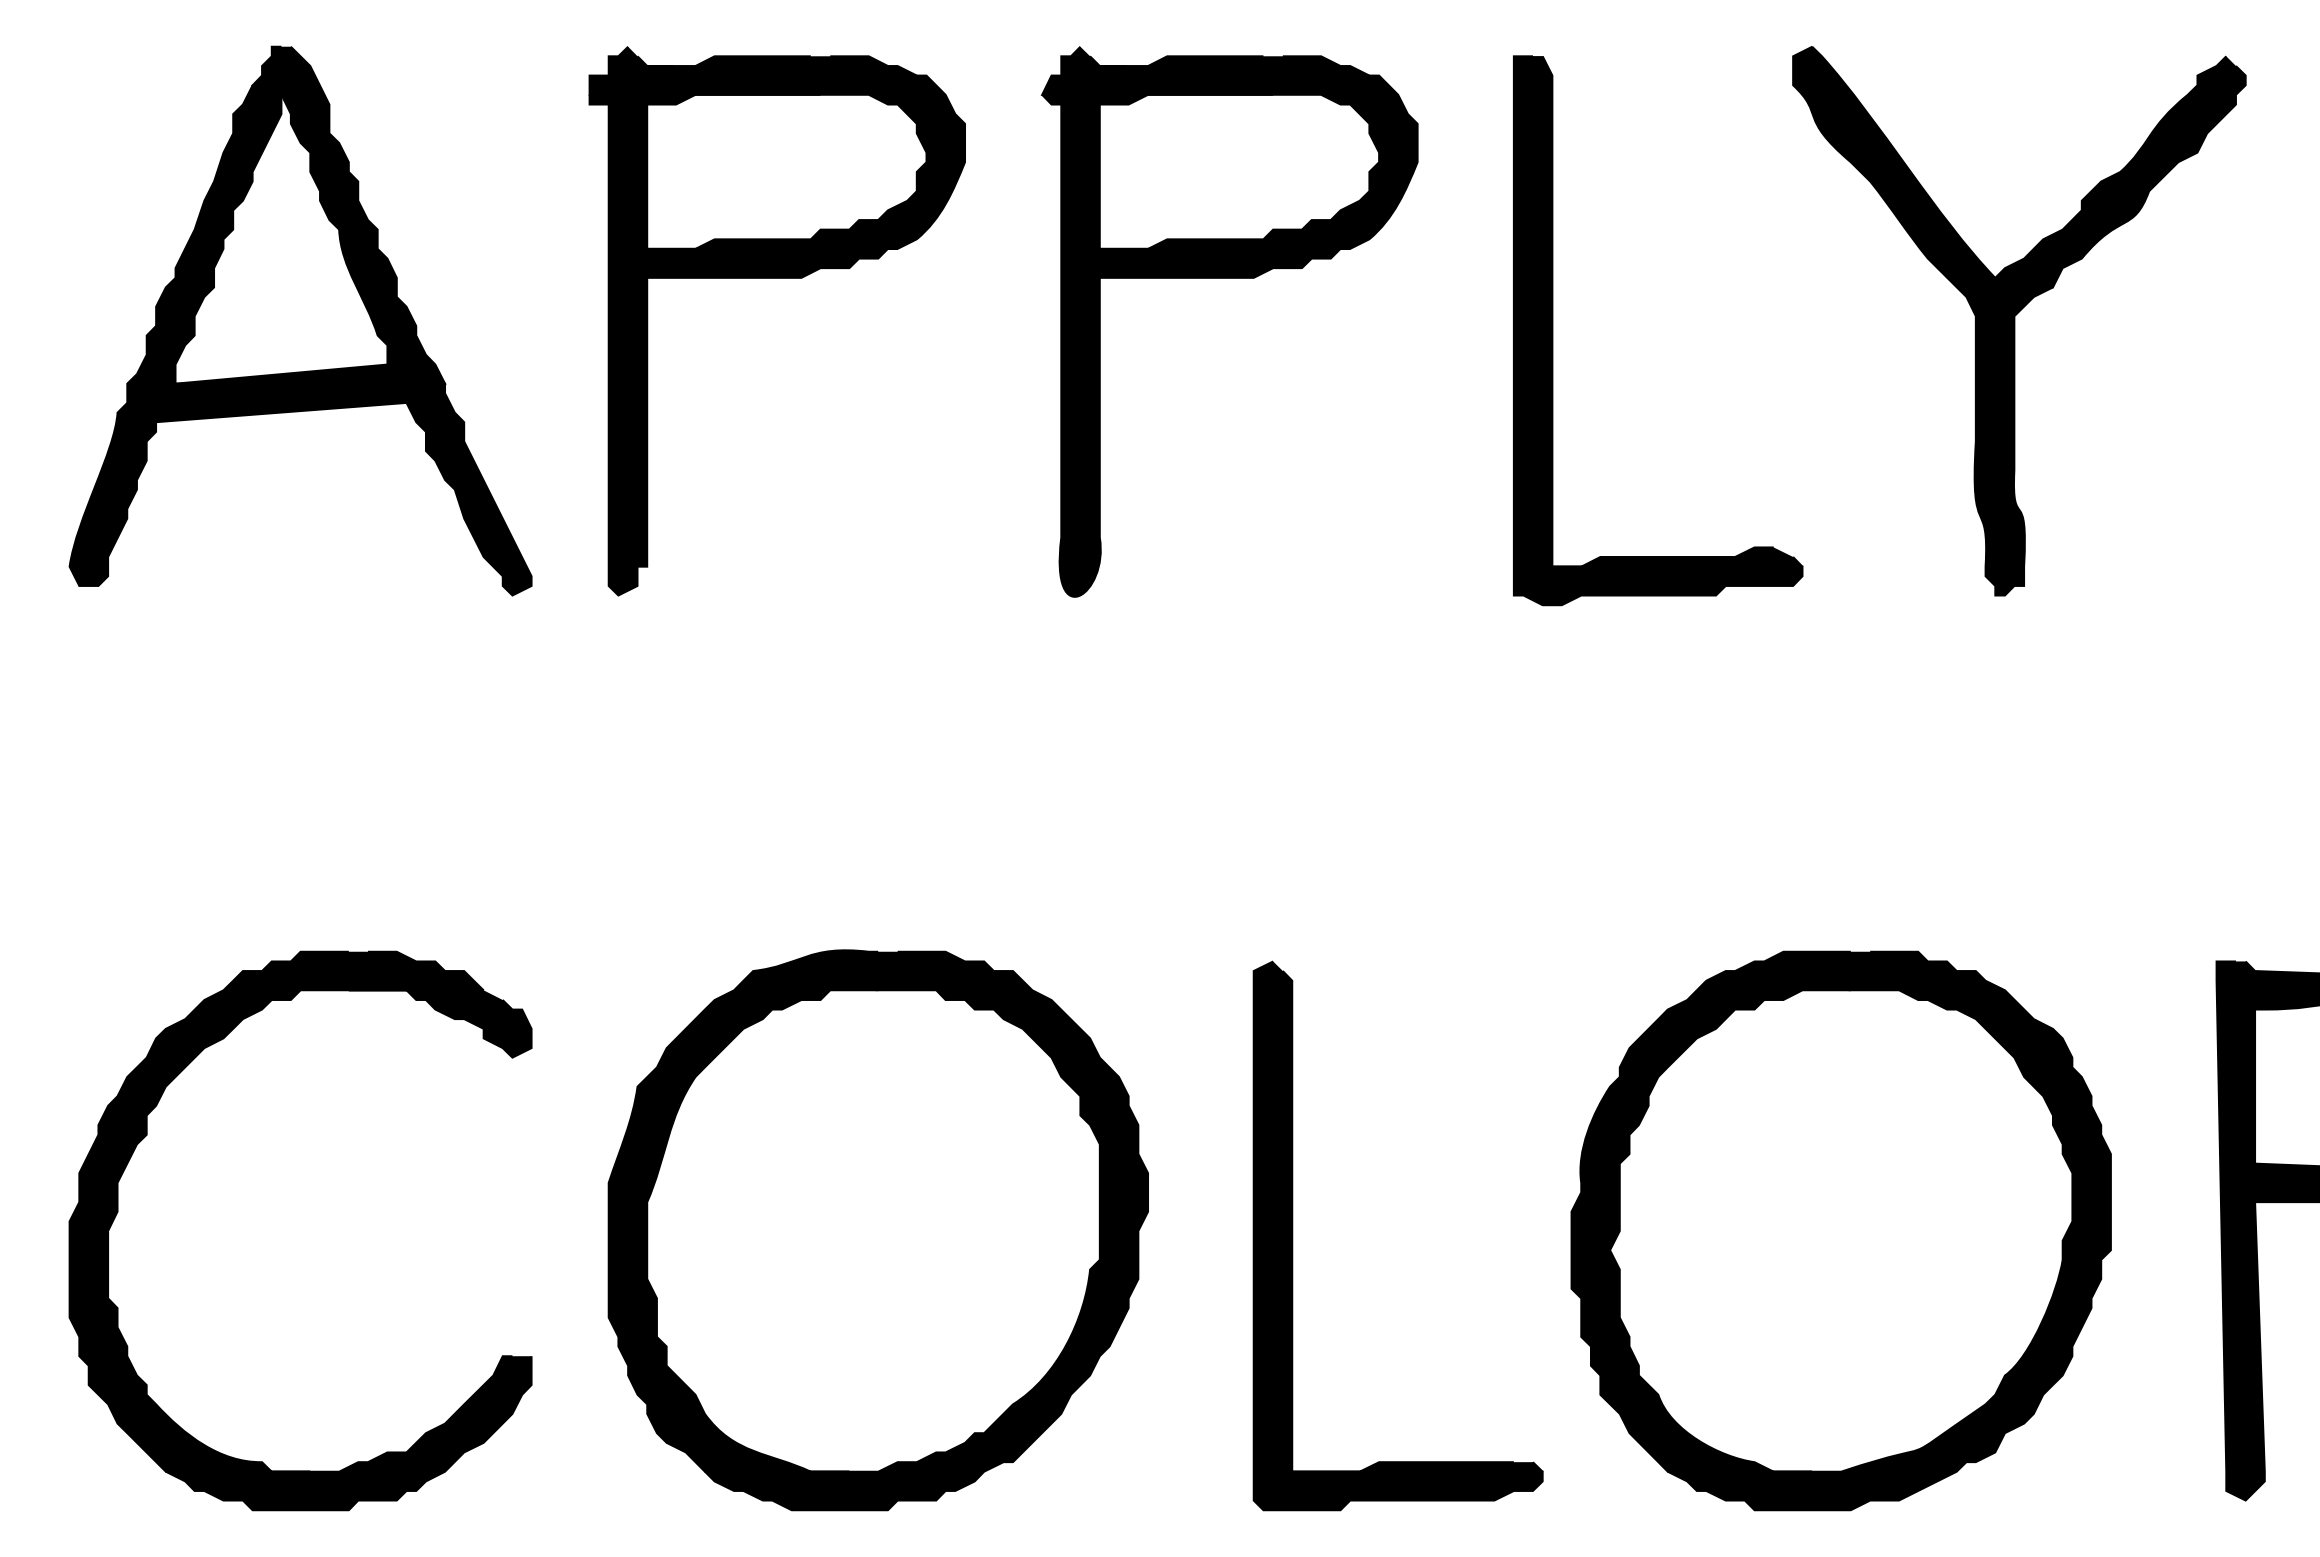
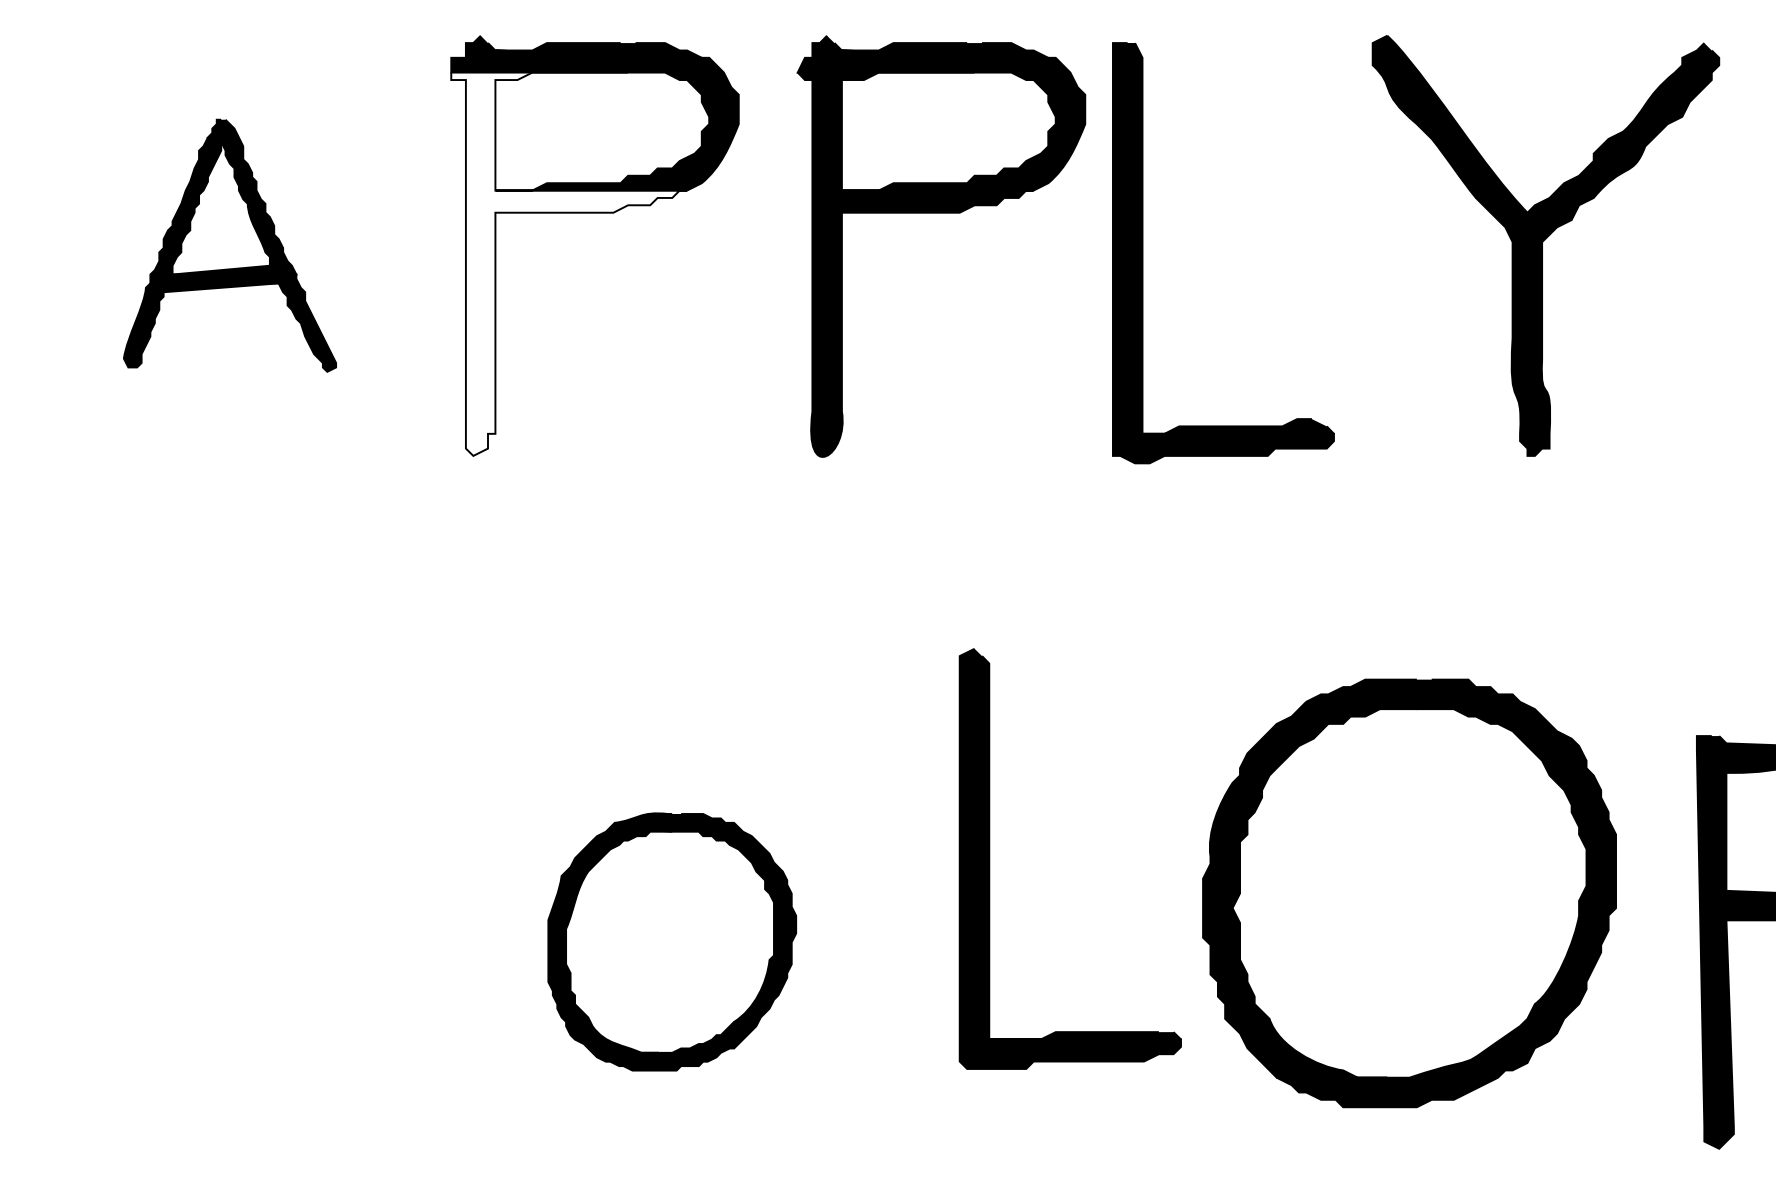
part: (300, 320) -> (229, 245), size x0.6
part: (1553, 330) -> (1143, 253), moved
fill: (743, 344) -> (569, 263), removed
part: (147, 1135) -> (112, 869), removed
part: (877, 1230) -> (671, 942), size x0.6
part: (1840, 1230) -> (1408, 893), moved
part: (1293, 1235) -> (990, 858), moved

